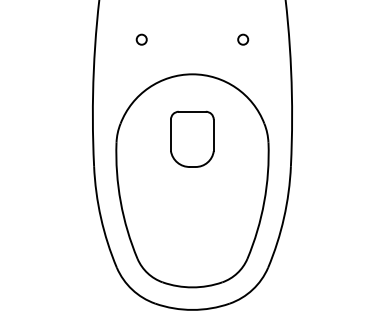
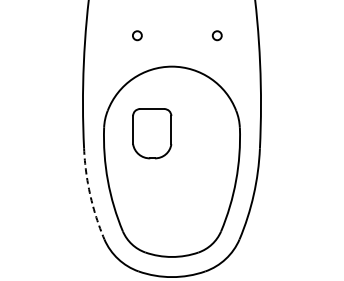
circle: (141, 39) -> (137, 35), moved
part: (192, 138) -> (152, 132), moved
arc: (101, 217) -> (90, 194), solid -> dashed

